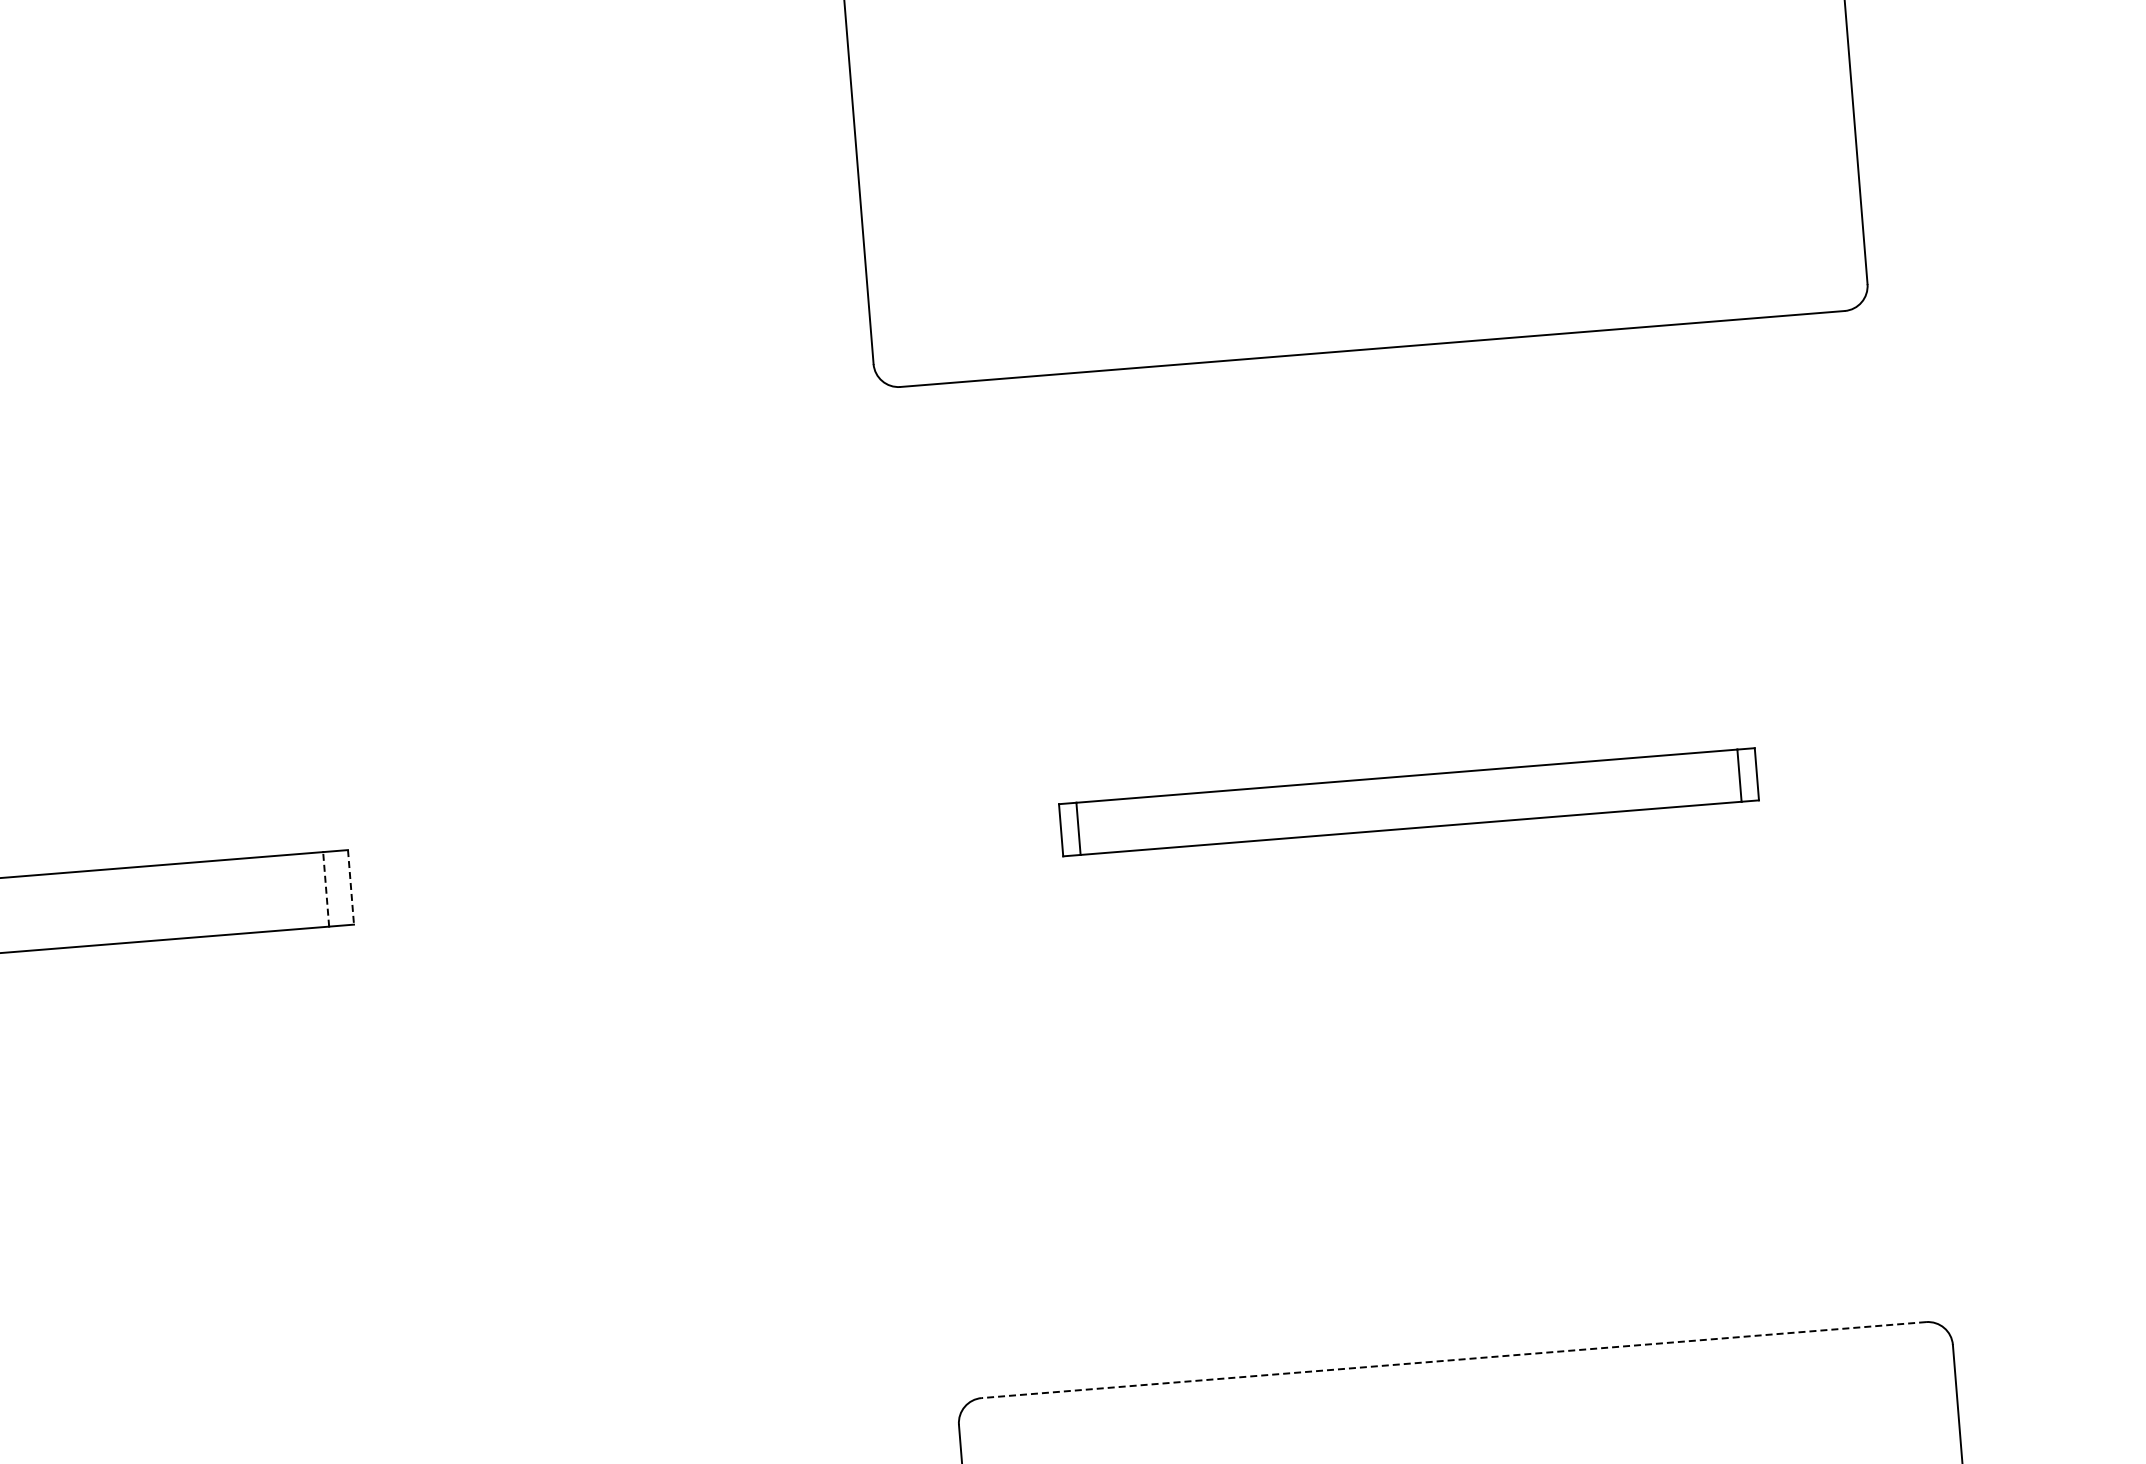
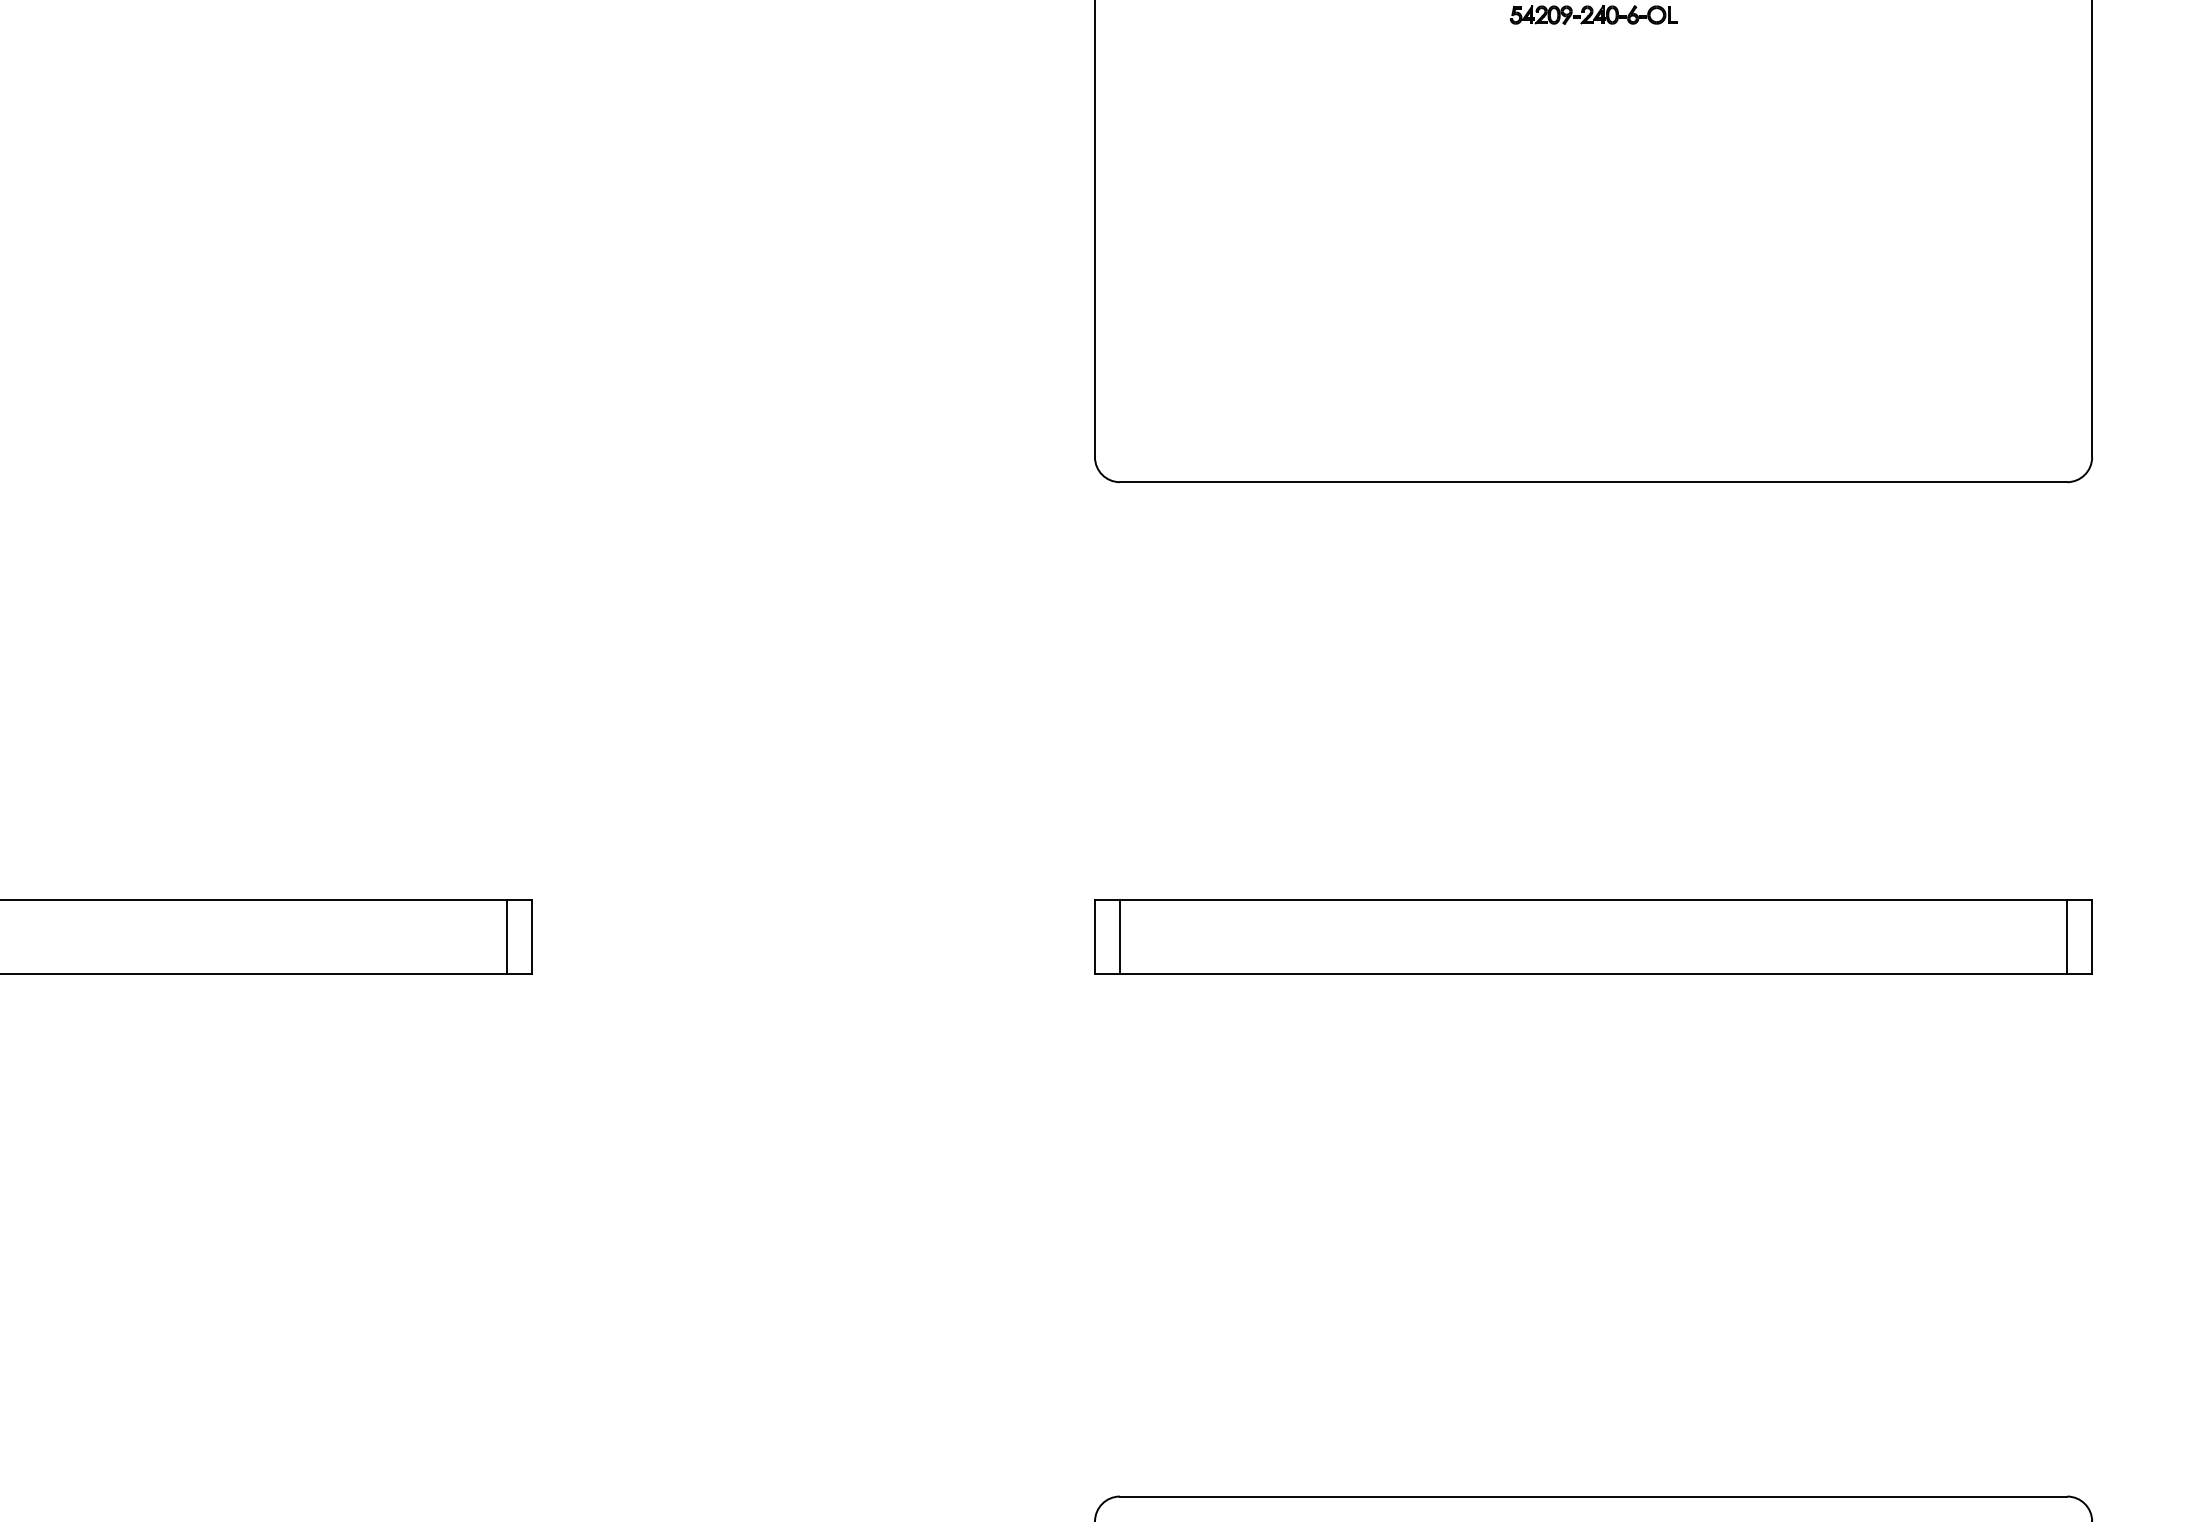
part: (1408, 801) -> (1593, 936), size x1.43
line: (351, 887) -> (532, 937), dashed -> solid
line: (326, 888) -> (507, 936), dashed -> solid
line: (1453, 1360) -> (1593, 1496), dashed -> solid

